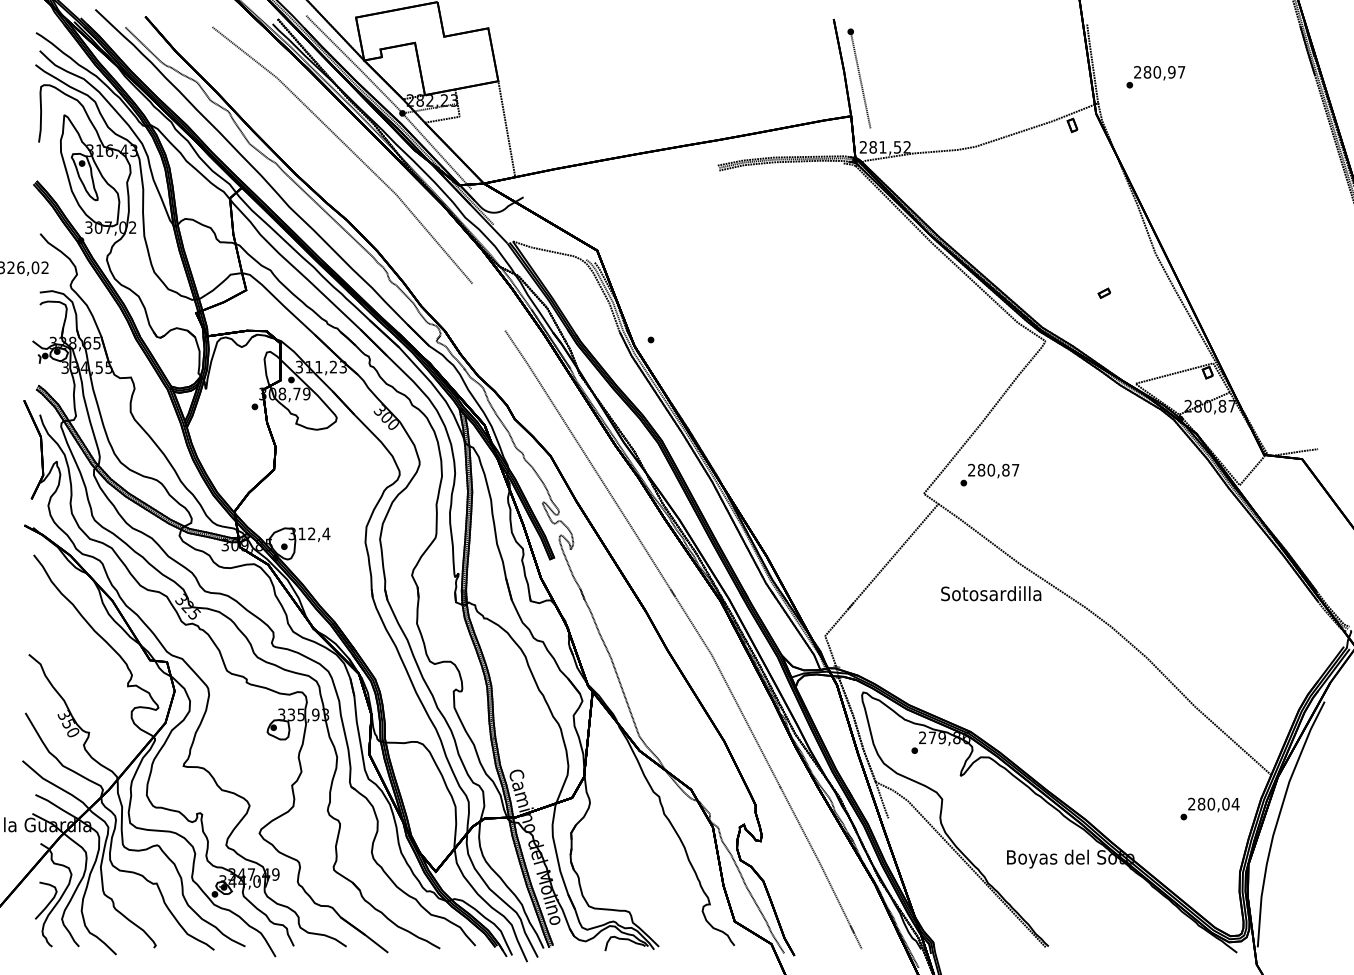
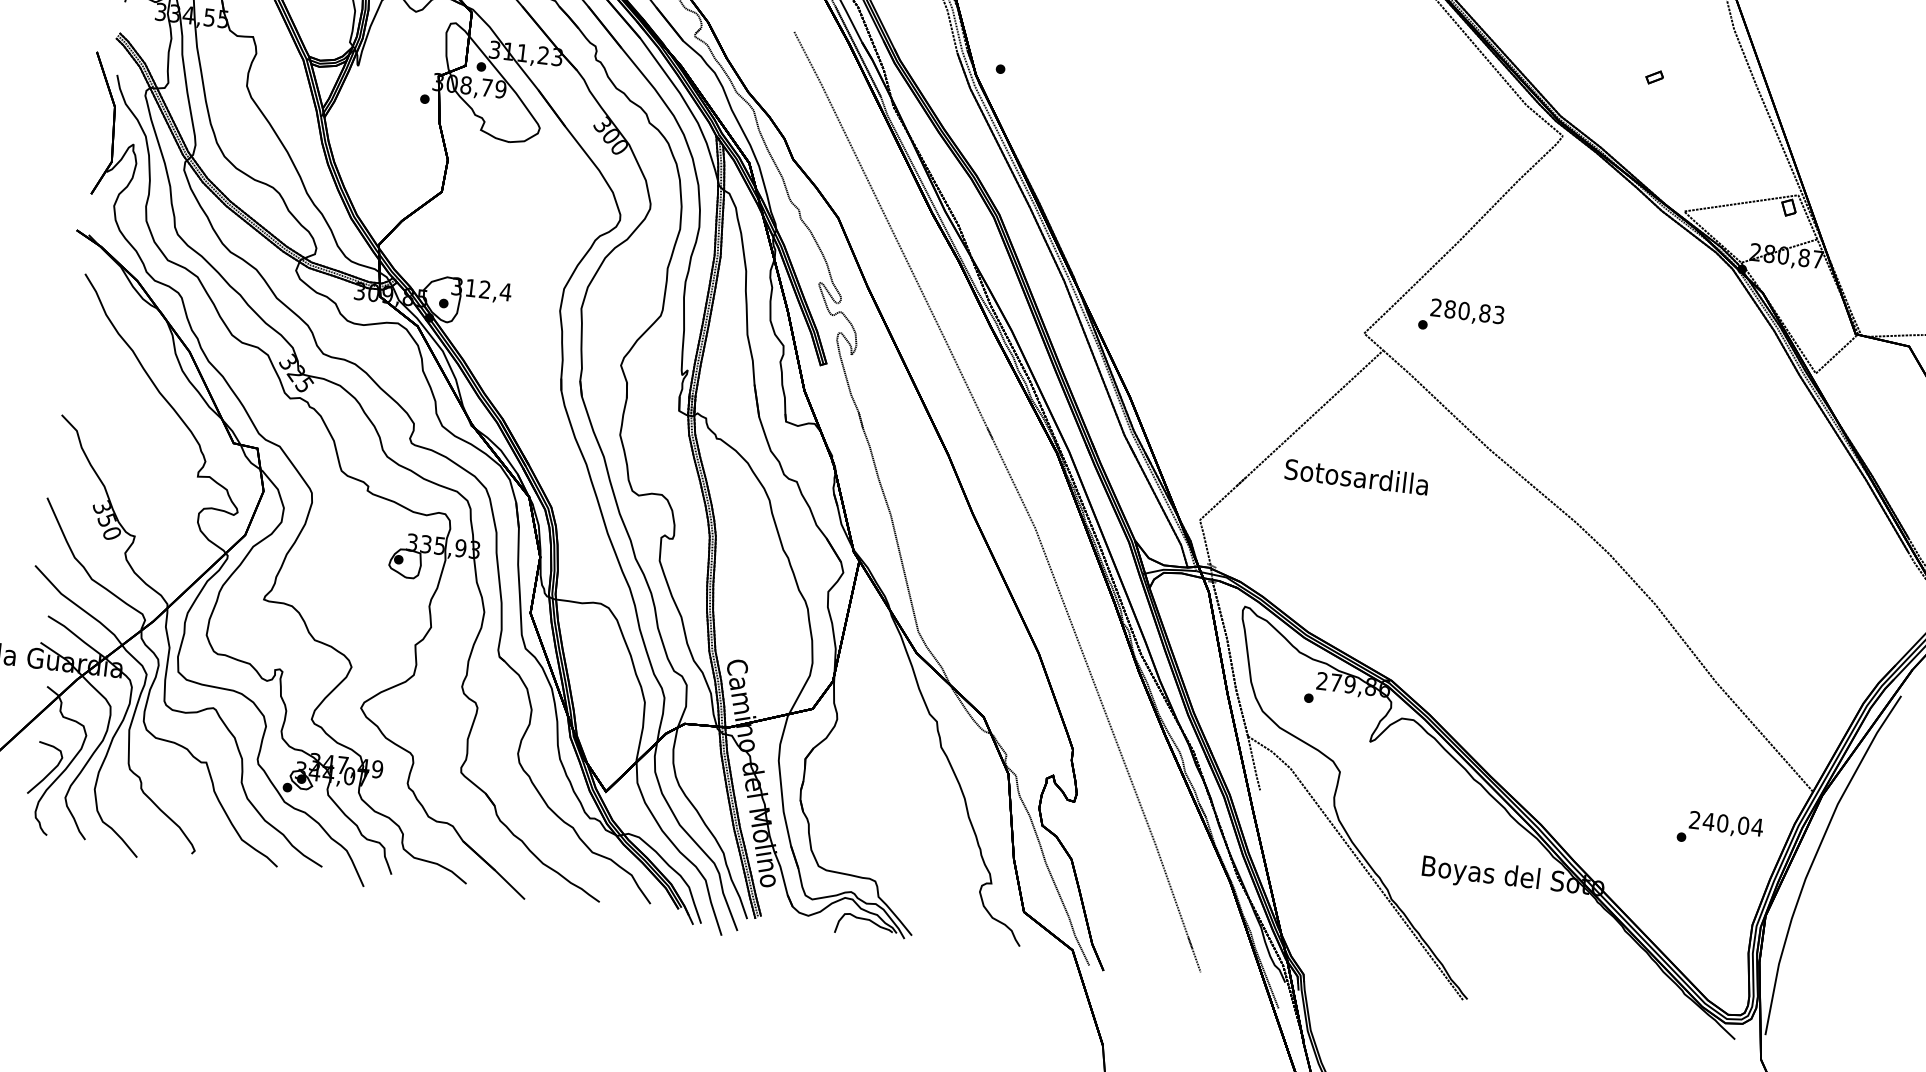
text: (1015, 469) -> (1498, 313), 280,87 -> 280,83
text: (991, 593) -> (1357, 476), moved
text: (1201, 803) -> (1708, 820), 280,04 -> 240,04

